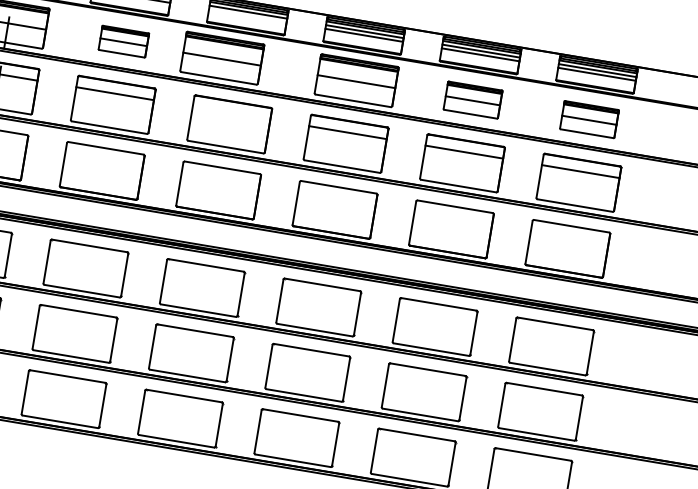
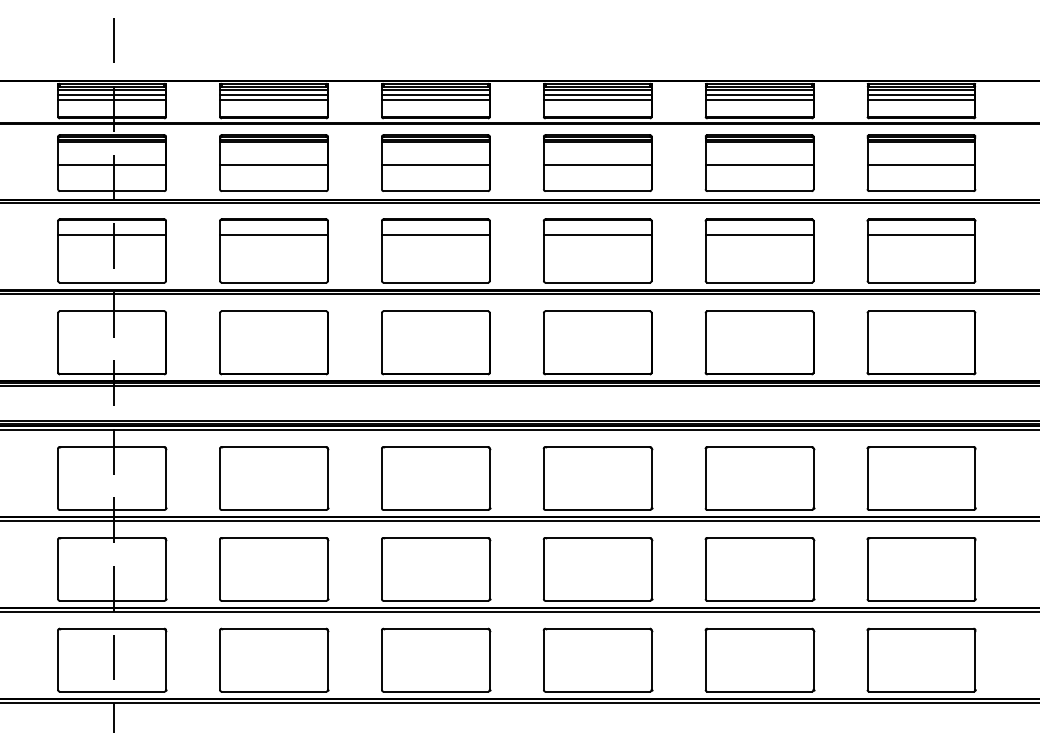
line: (247, 16) -> (435, 100), added
part: (123, 41) -> (273, 162), size x1.67
part: (222, 57) -> (435, 162), moved
part: (473, 99) -> (759, 162), size x1.43
line: (231, 113) -> (435, 235), added
part: (589, 119) -> (921, 162), size x1.43

